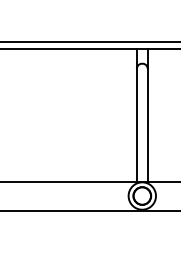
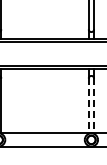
line: (136, 126) -> (88, 106), solid -> dashed
line: (148, 126) -> (94, 106), solid -> dashed

